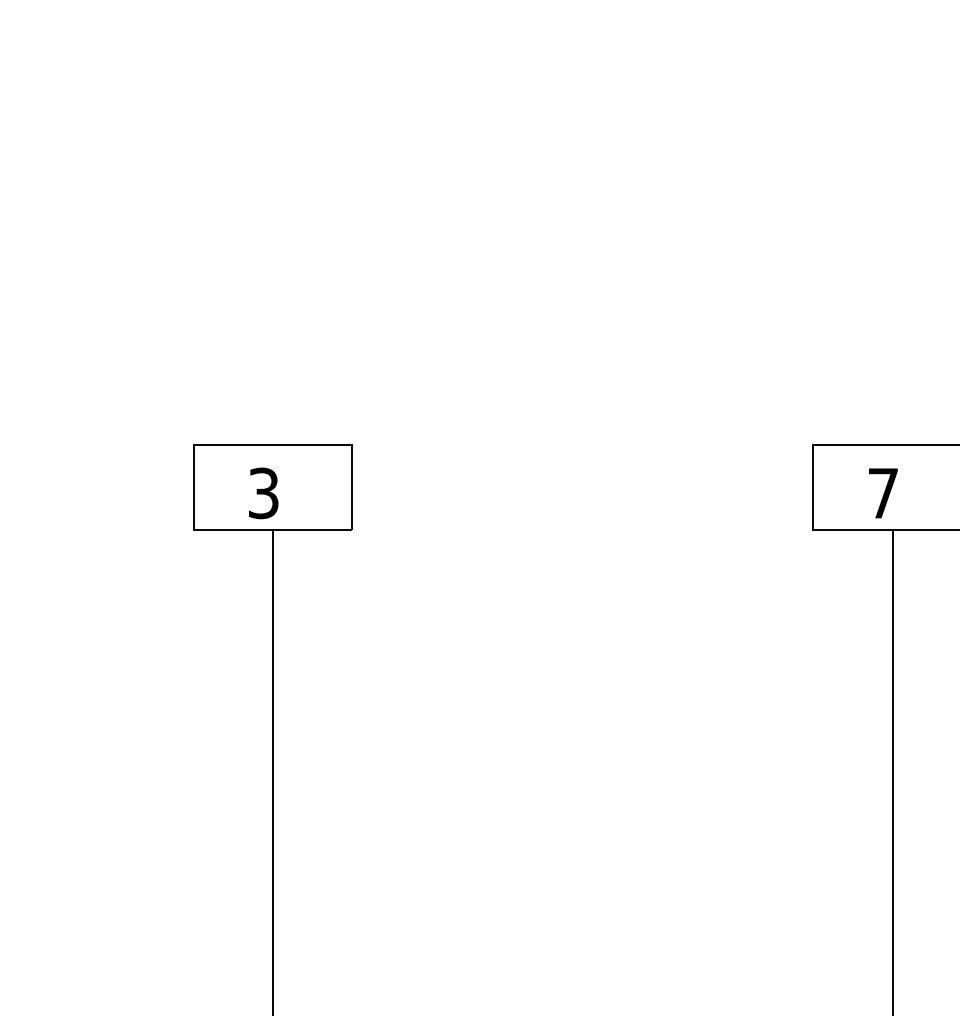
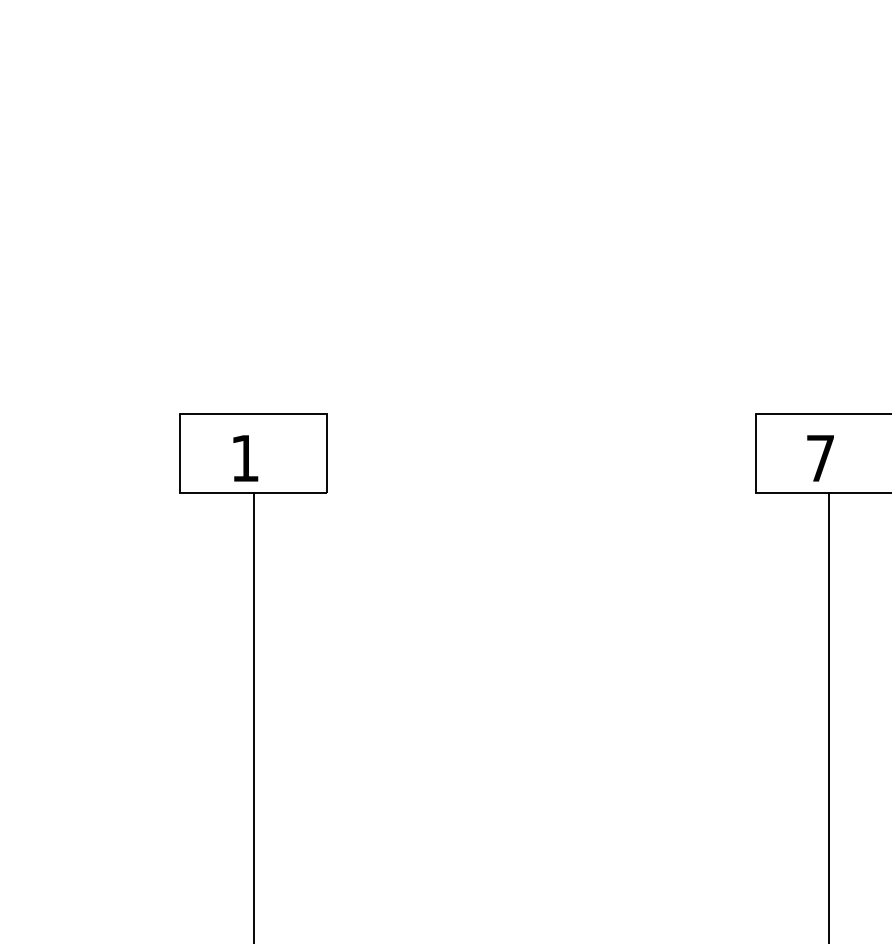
text: (263, 493) -> (244, 458), 3 -> 1

